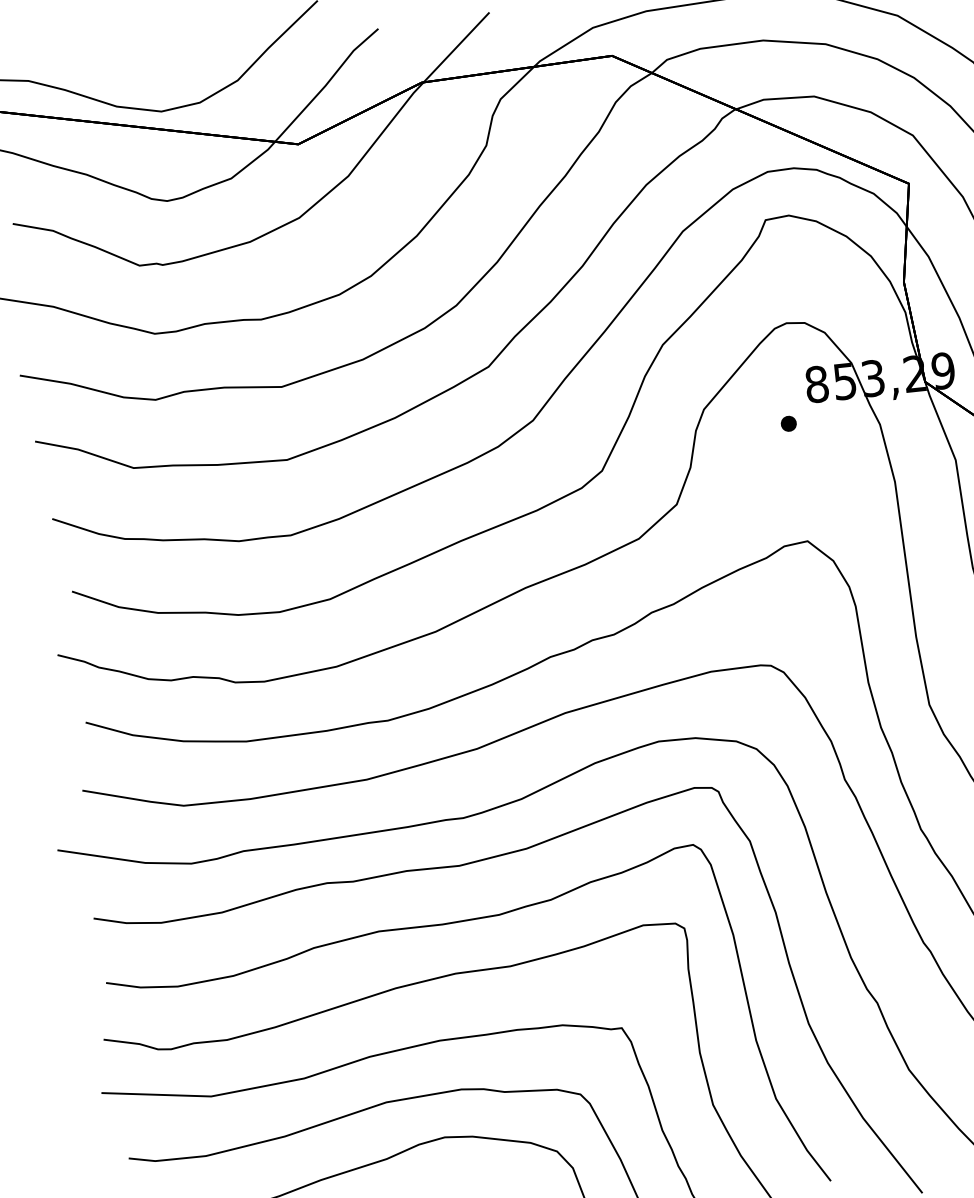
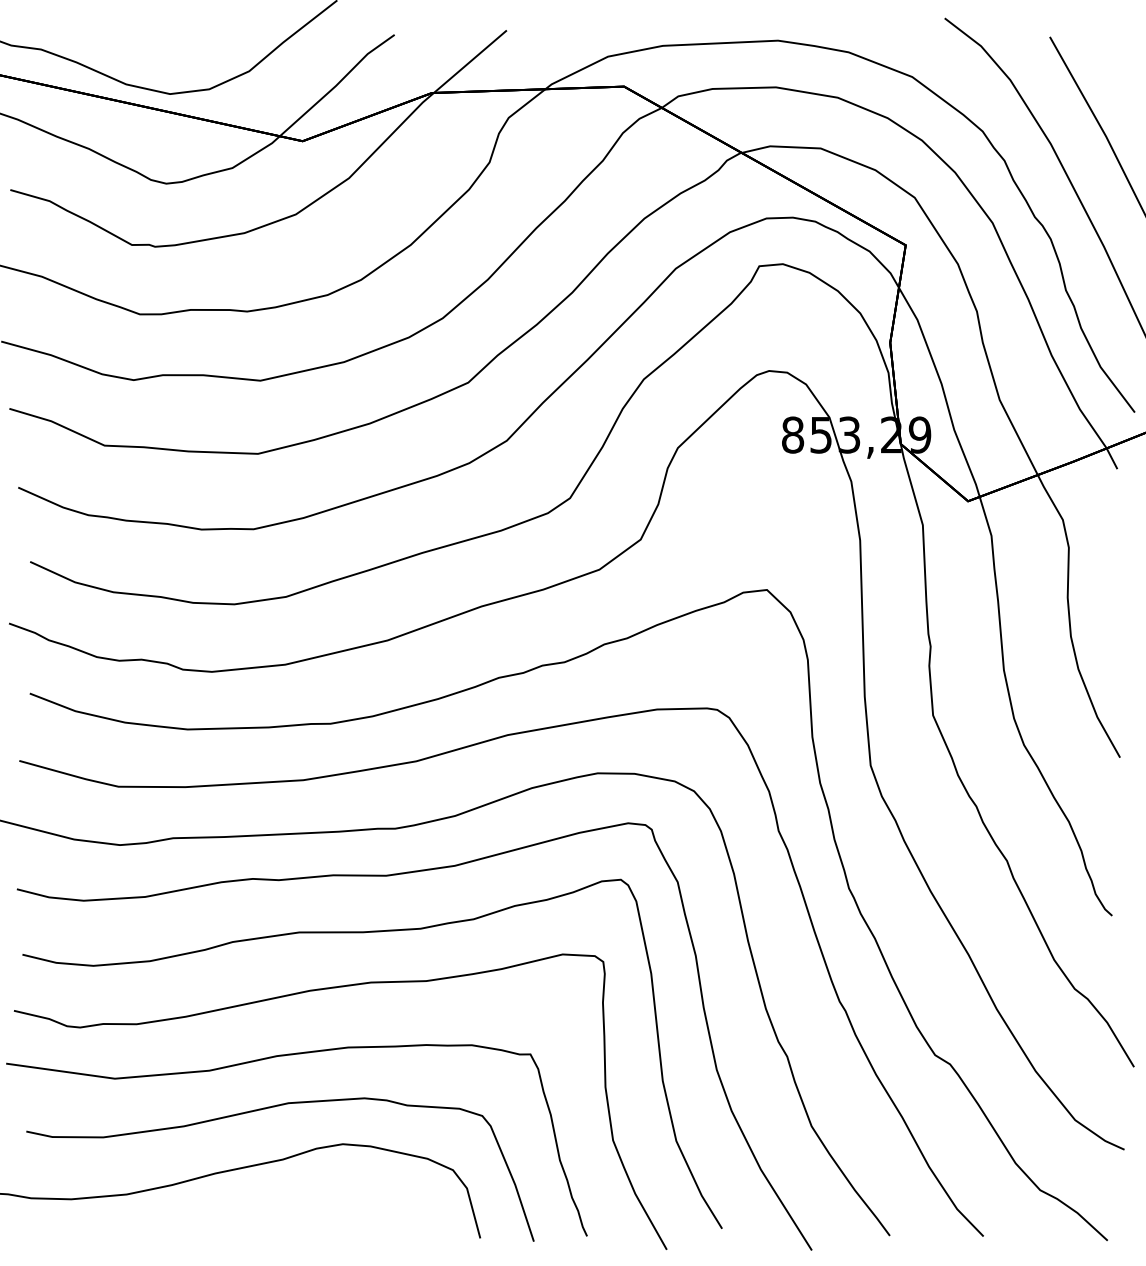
part: (788, 424) -> (760, 471), removed

